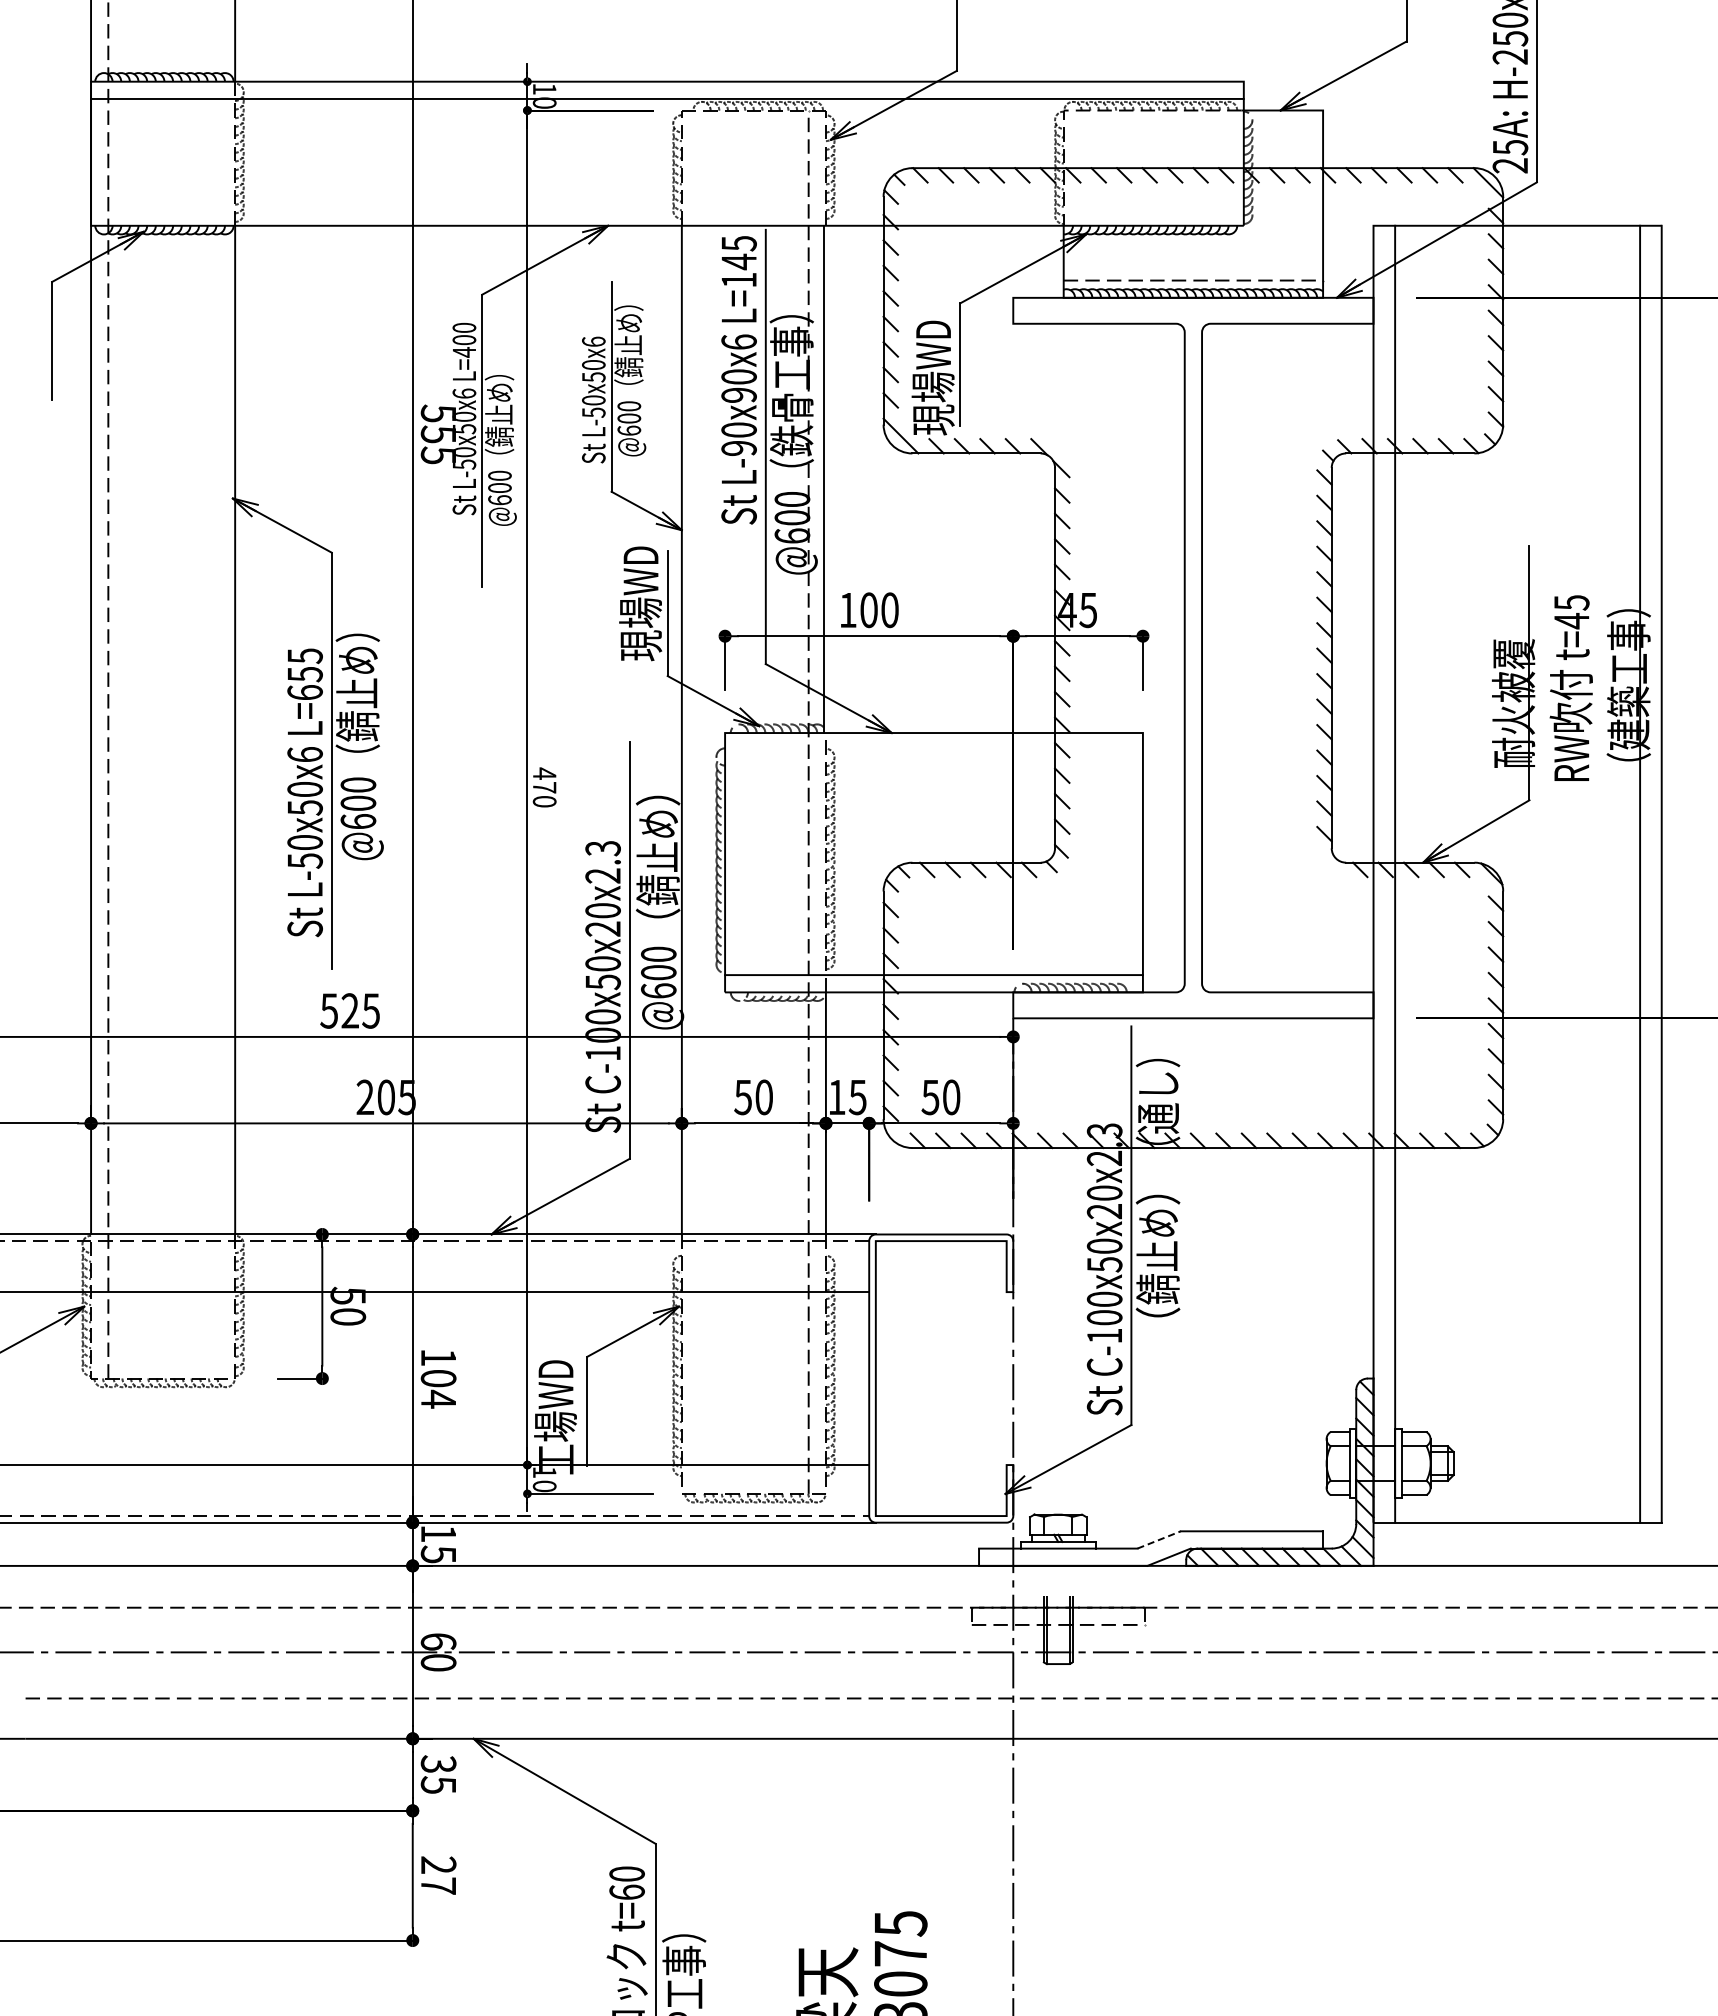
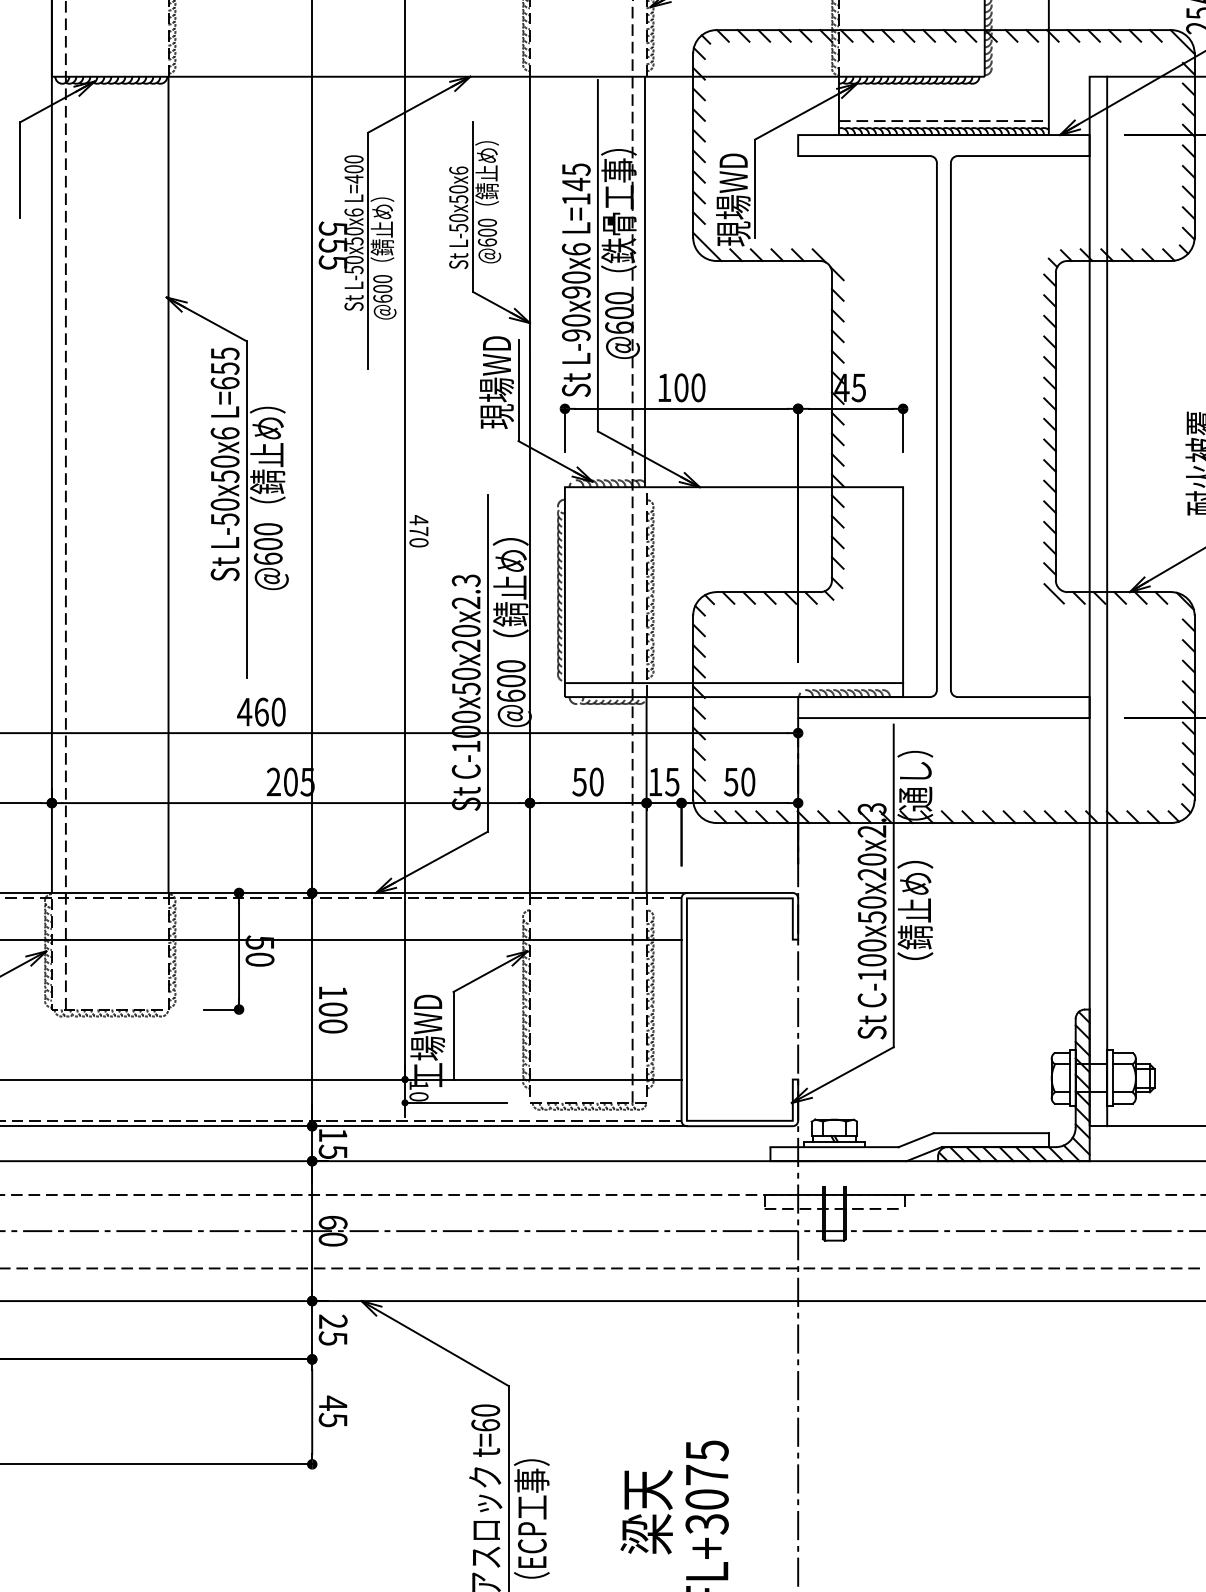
text: (738, 380) -> (575, 280), moved
text: (304, 792) -> (224, 464), moved
line: (1329, 864) -> (1054, 593), added
text: (349, 1010) -> (261, 711), 525 -> 460
text: (438, 1398) -> (333, 1025), 104 -> 100
line: (1159, 1539) -> (916, 1139), dashed -> solid
text: (438, 1763) -> (333, 1321), 35 -> 25
text: (438, 1874) -> (333, 1410), 27 -> 45

